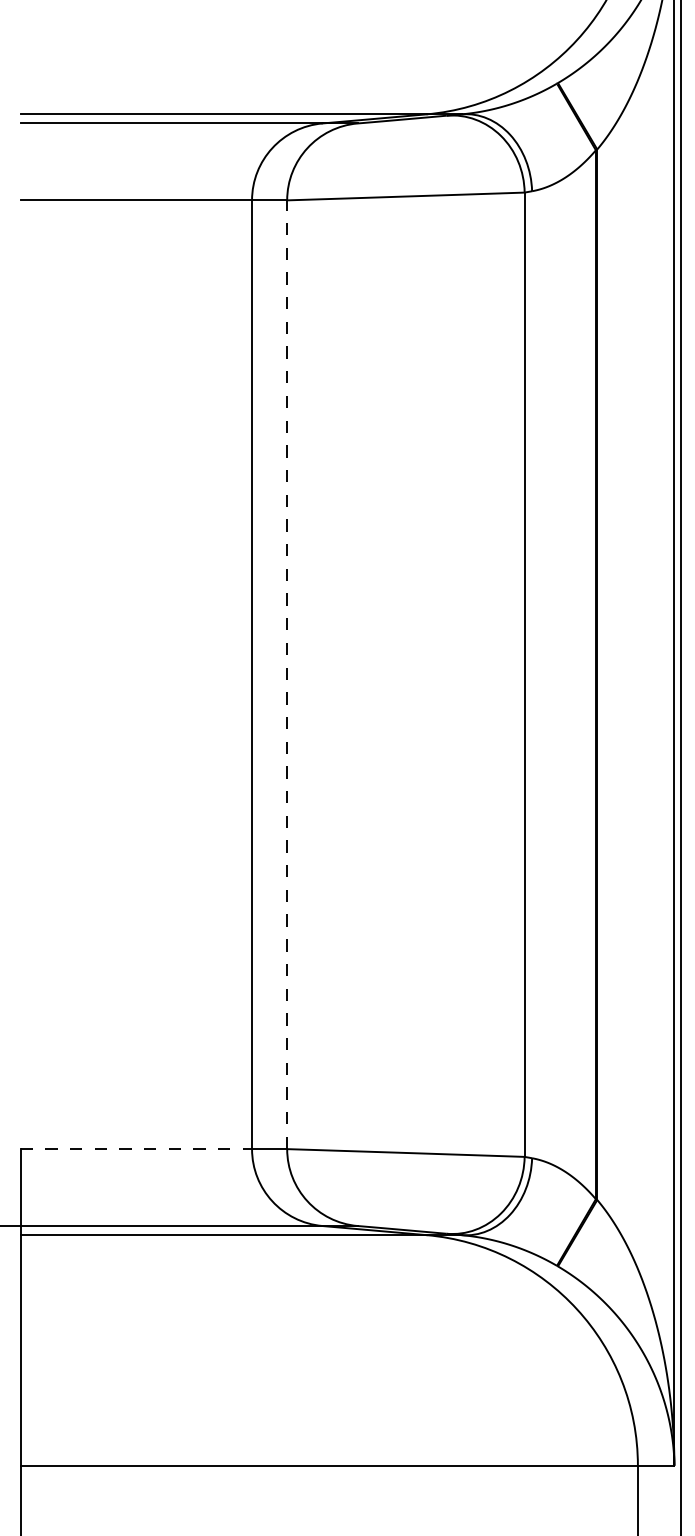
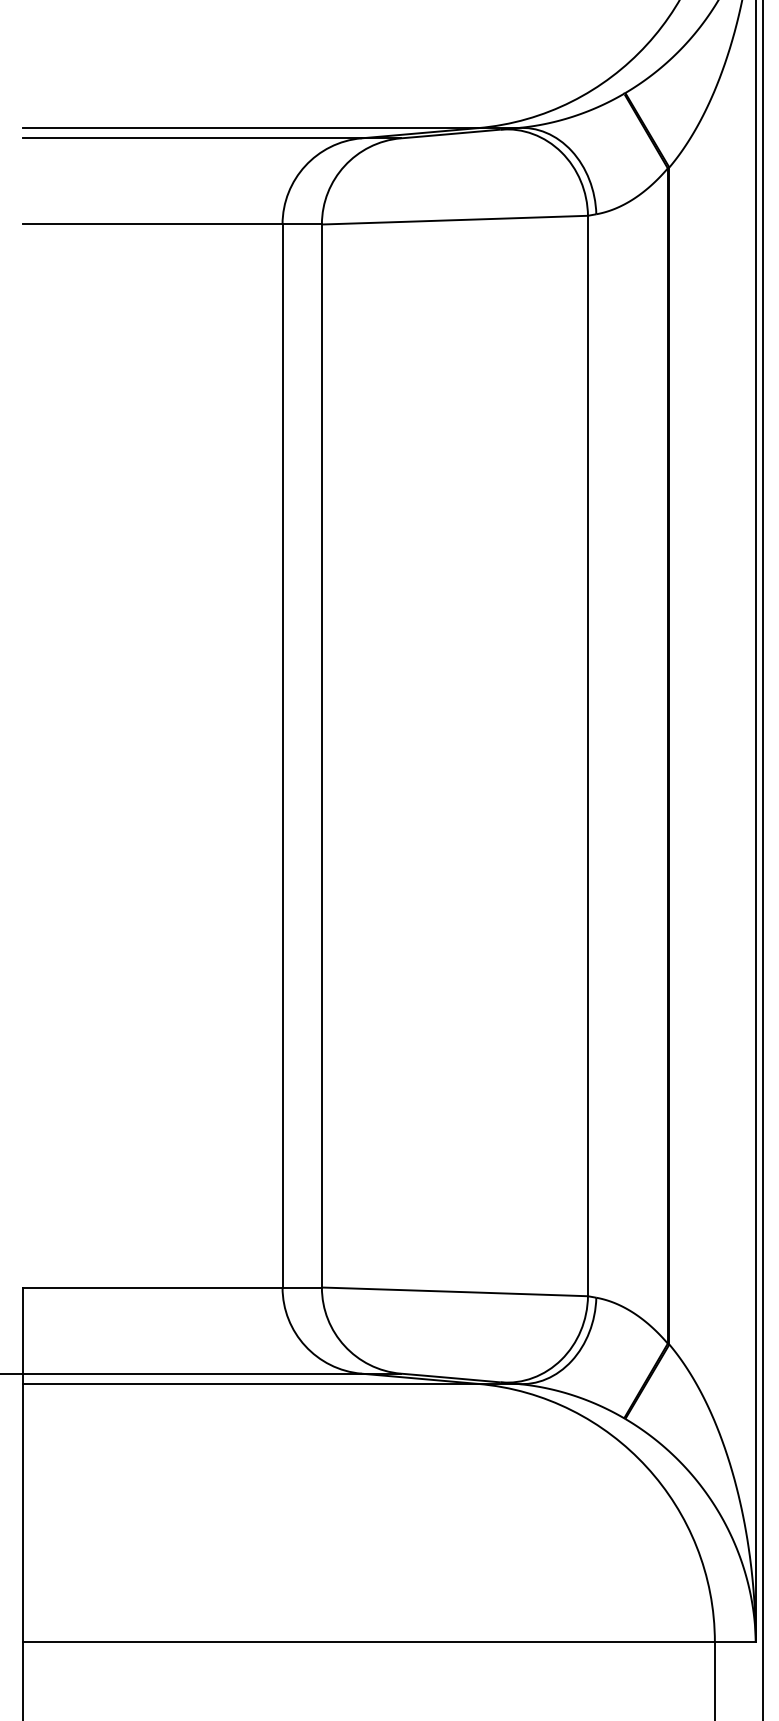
line: (286, 675) -> (321, 756), dashed -> solid
line: (135, 1149) -> (152, 1287), dashed -> solid

